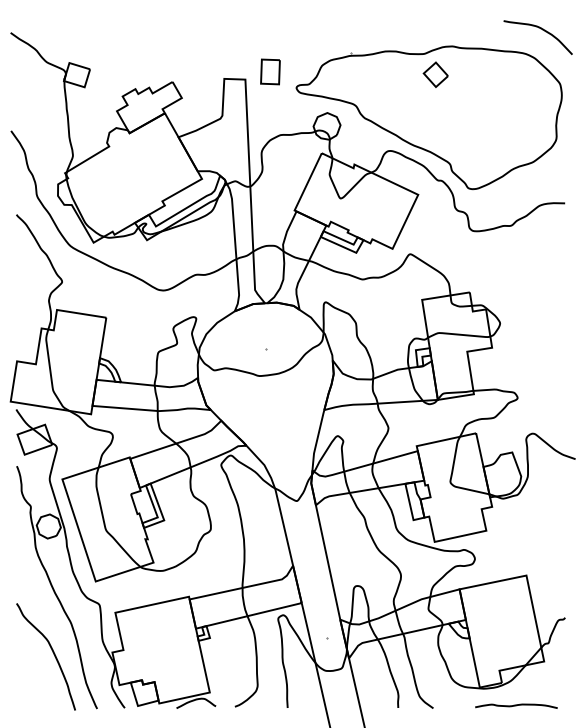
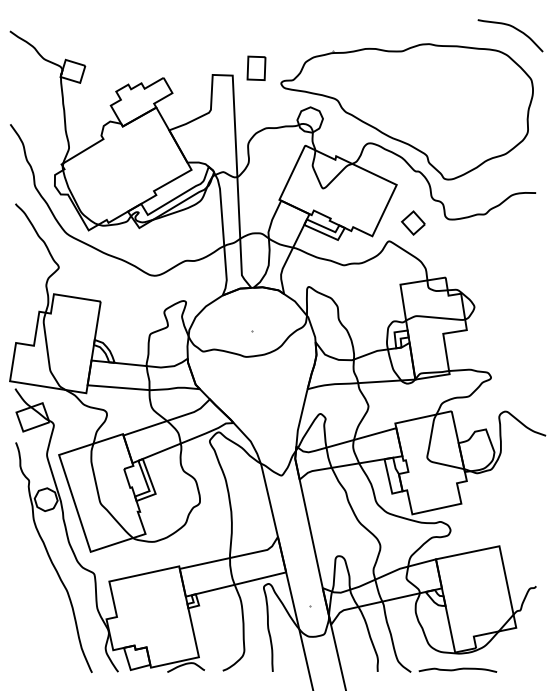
part: (435, 74) -> (413, 222), moved
curve: (52, 652) -> (49, 619), removed
curve: (515, 705) -> (457, 669), moved

